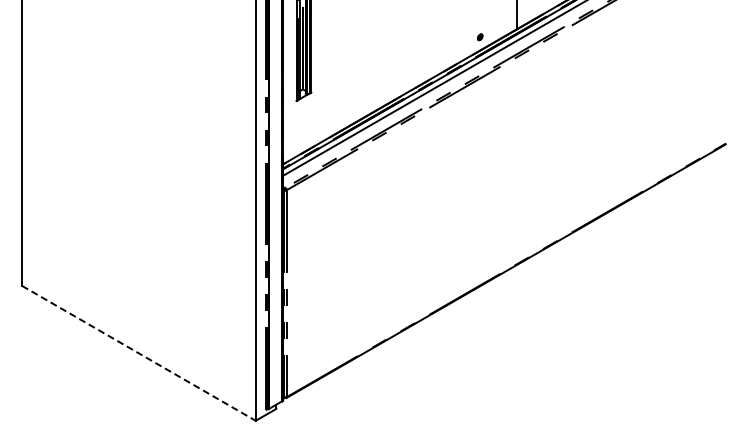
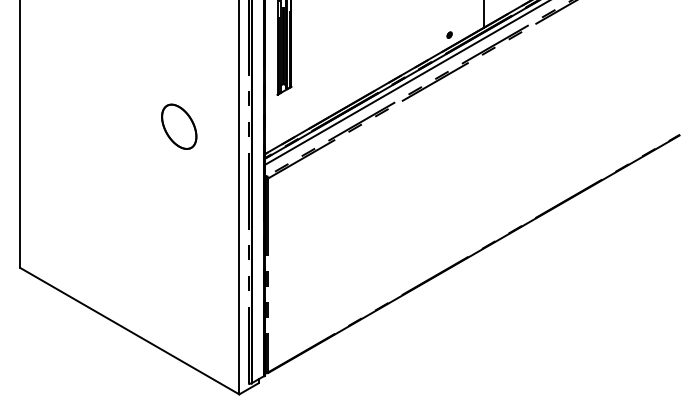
part: (191, 134) -> (179, 126), added
line: (138, 353) -> (129, 331), dashed -> solid

